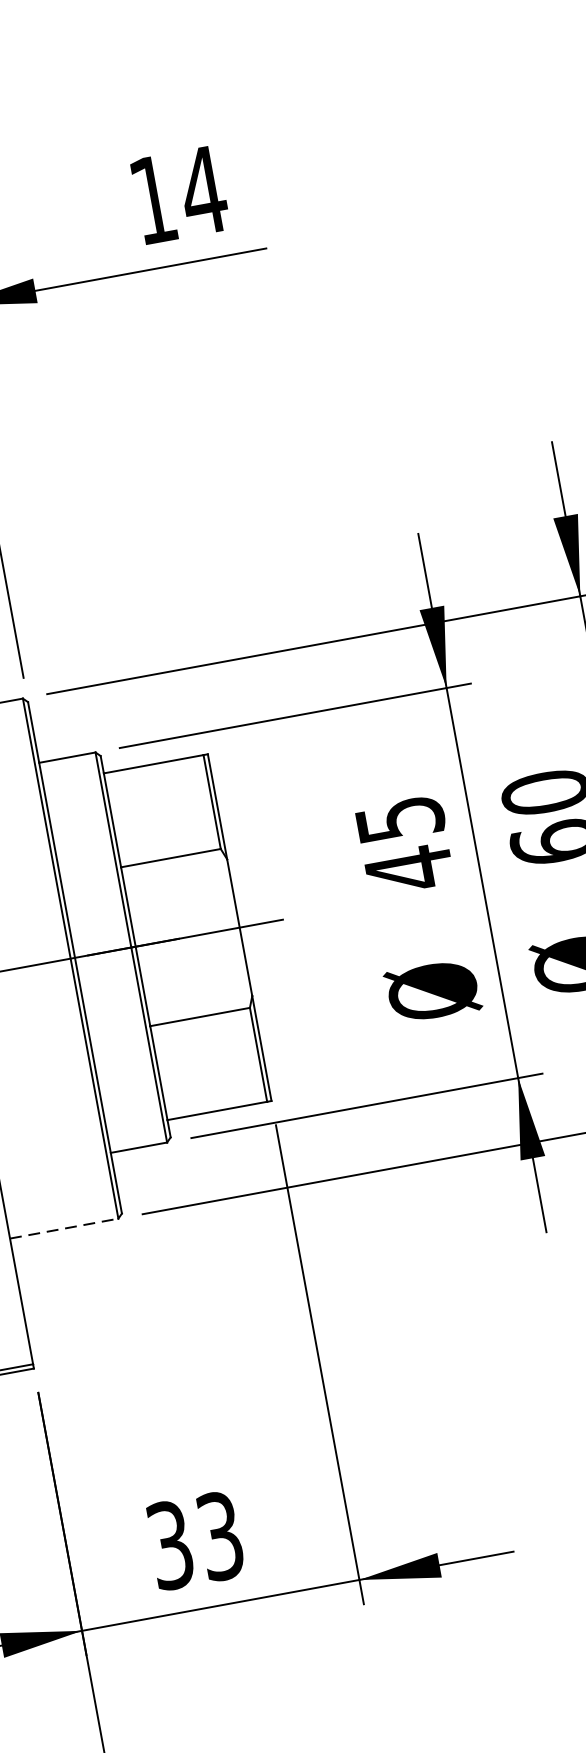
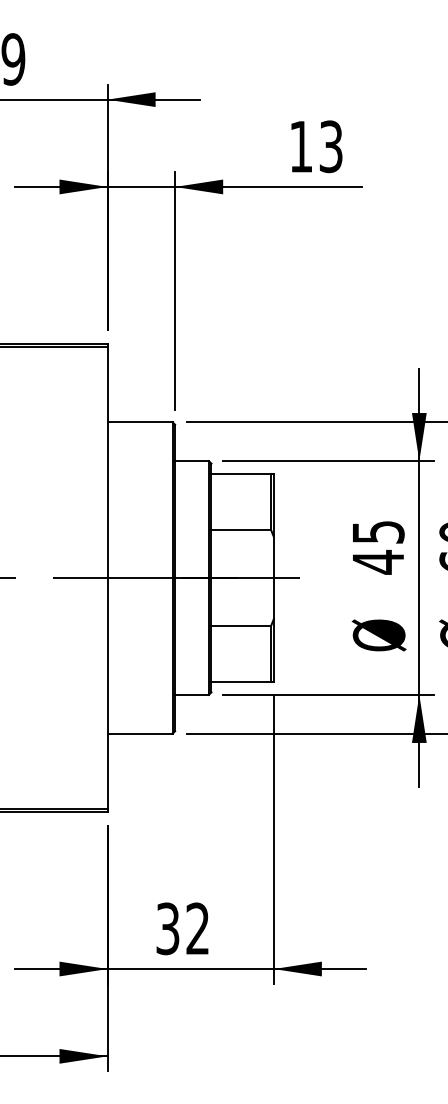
text: (202, 190) -> (330, 146), 14 -> 13
line: (64, 1227) -> (140, 733), dashed -> solid
text: (219, 1535) -> (197, 928), 33 -> 32

